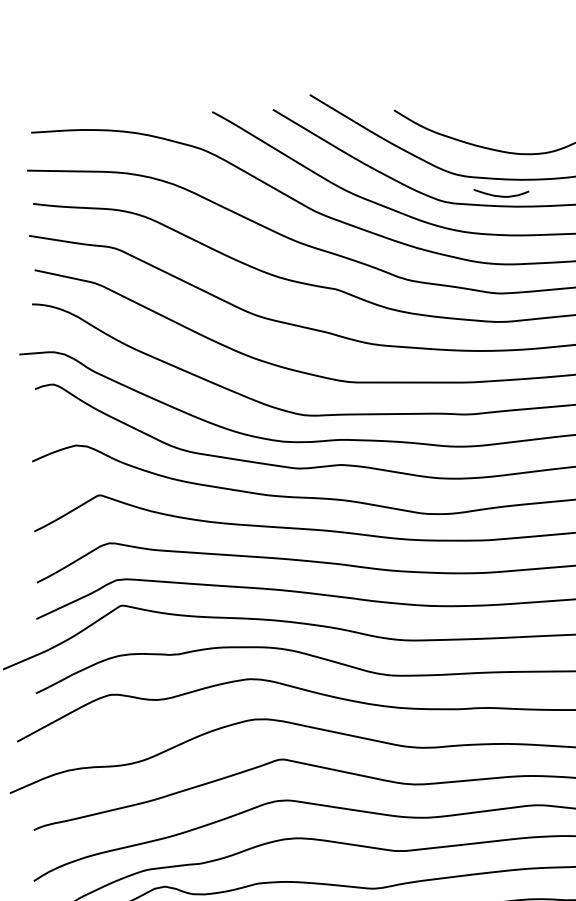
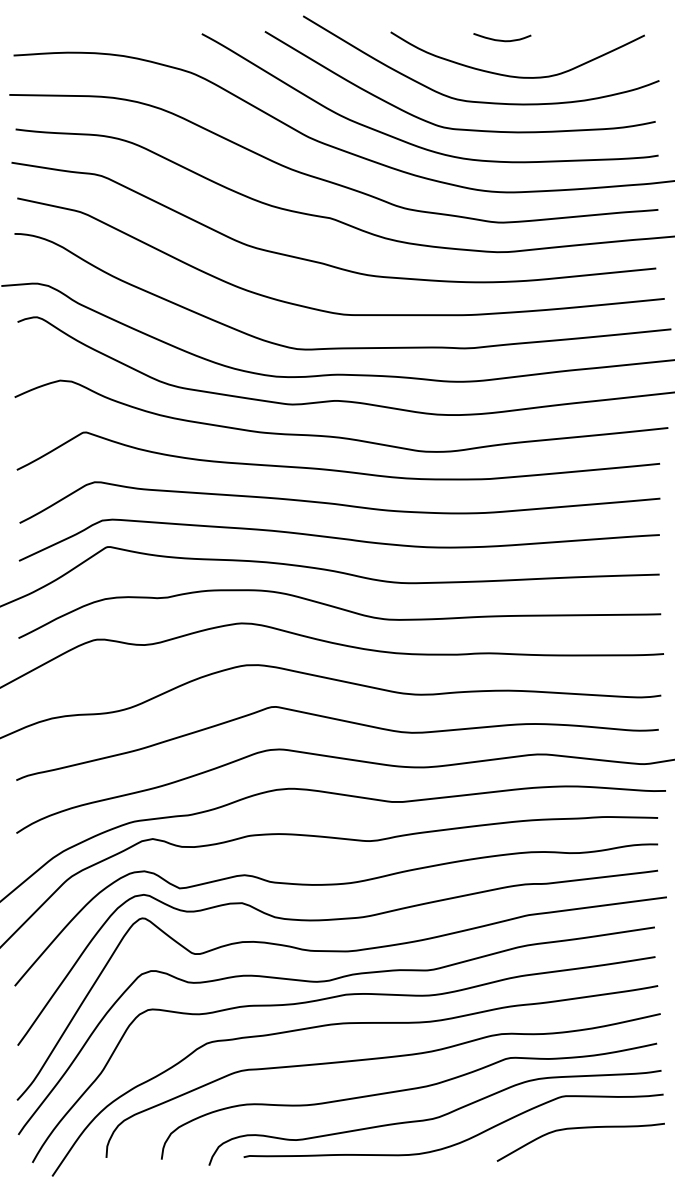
curve: (500, 195) -> (501, 39), moved

